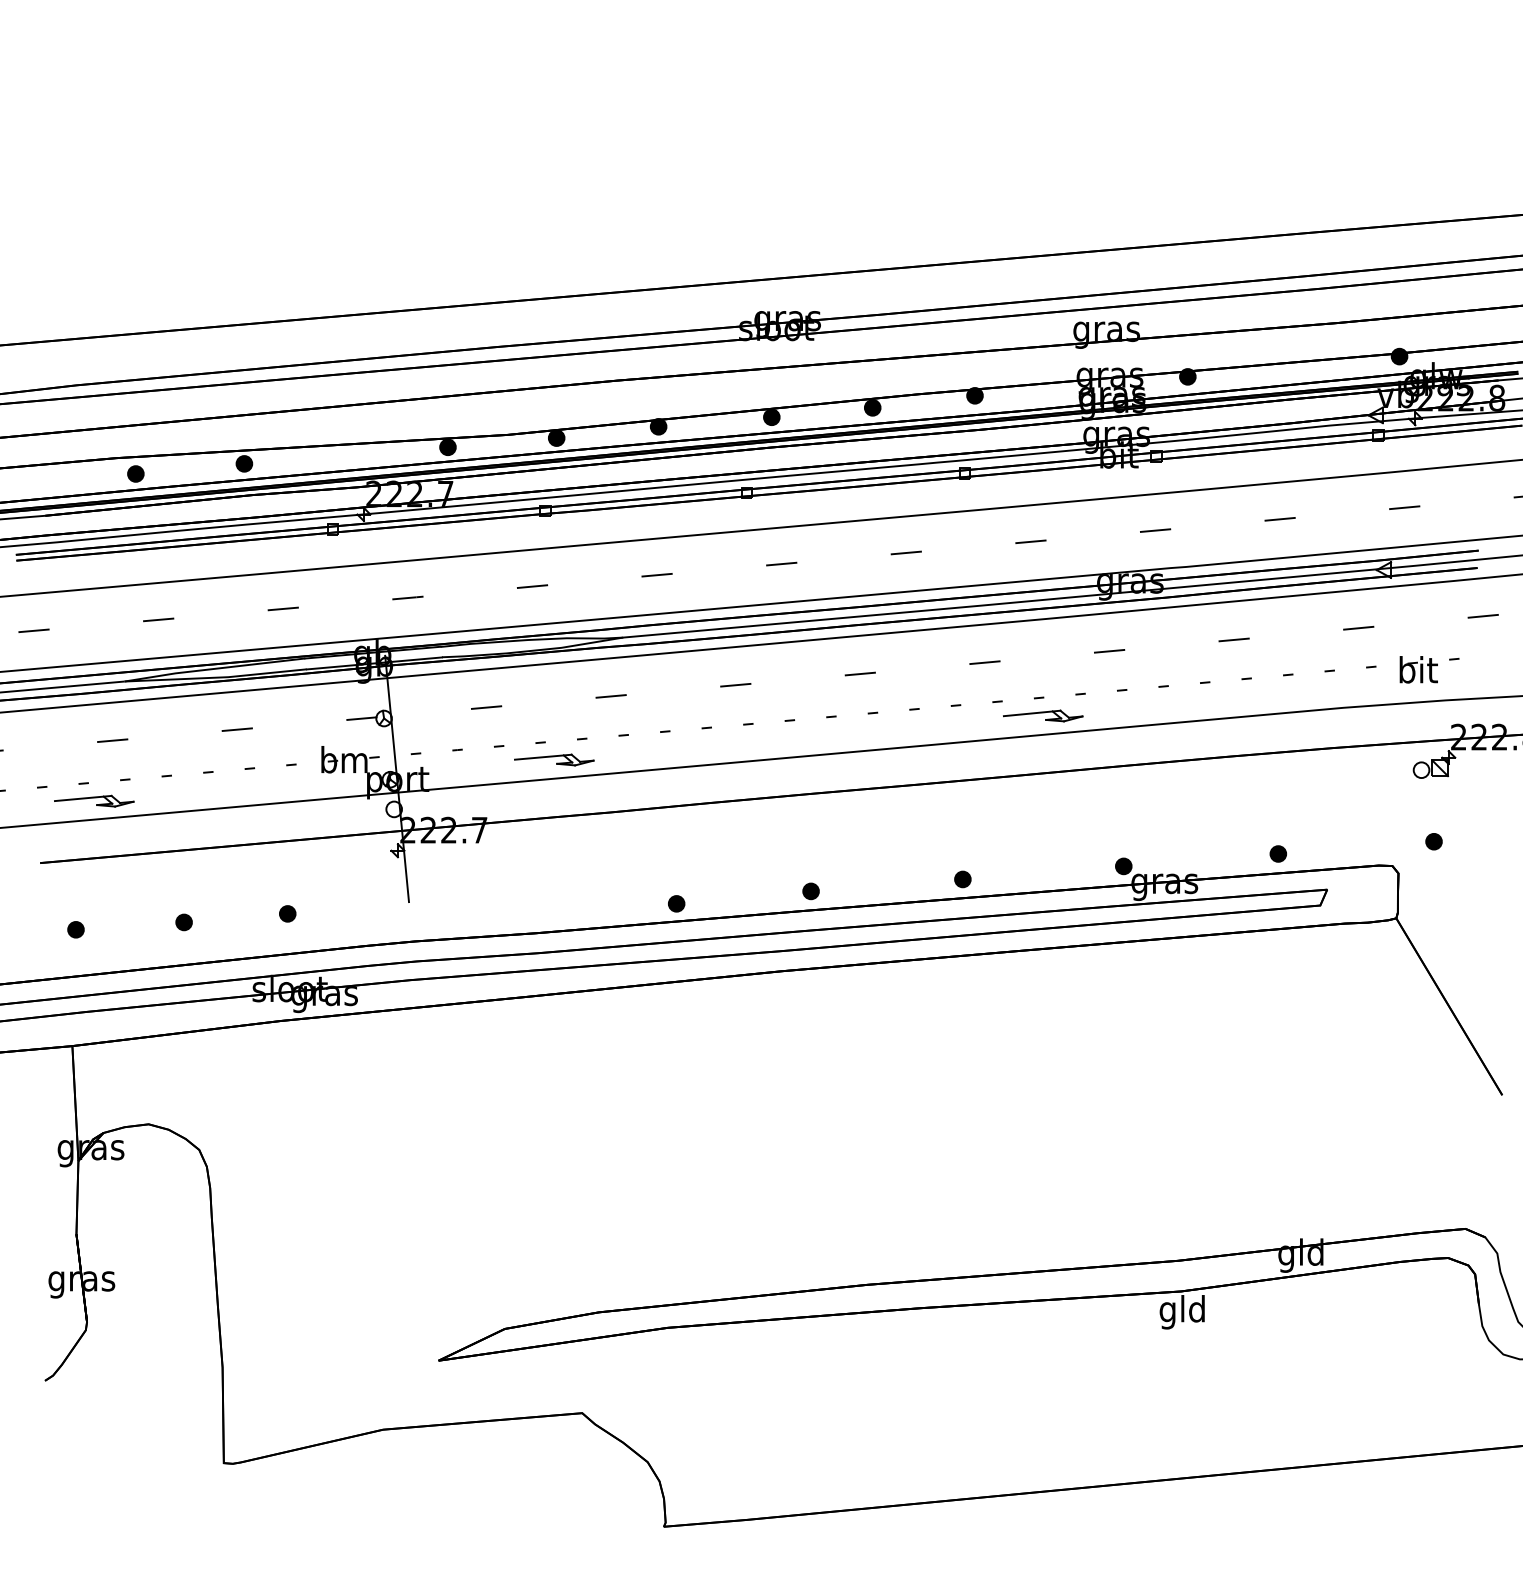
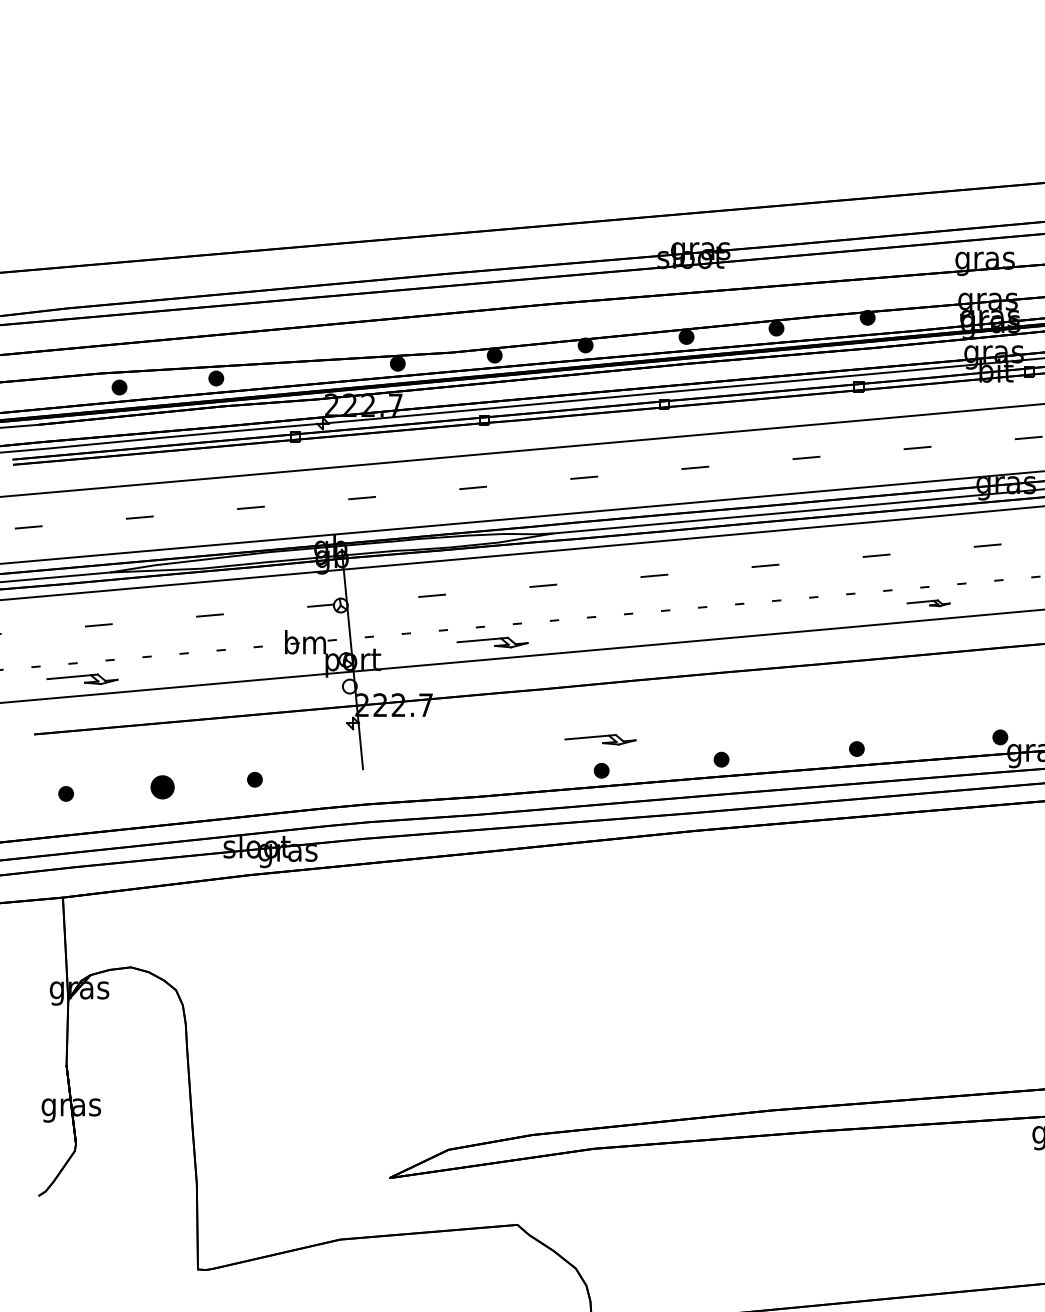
part: (1043, 715) -> (928, 602), size x0.6
part: (675, 868) -> (600, 739), added
part: (183, 922) -> (161, 787), size x1.6

